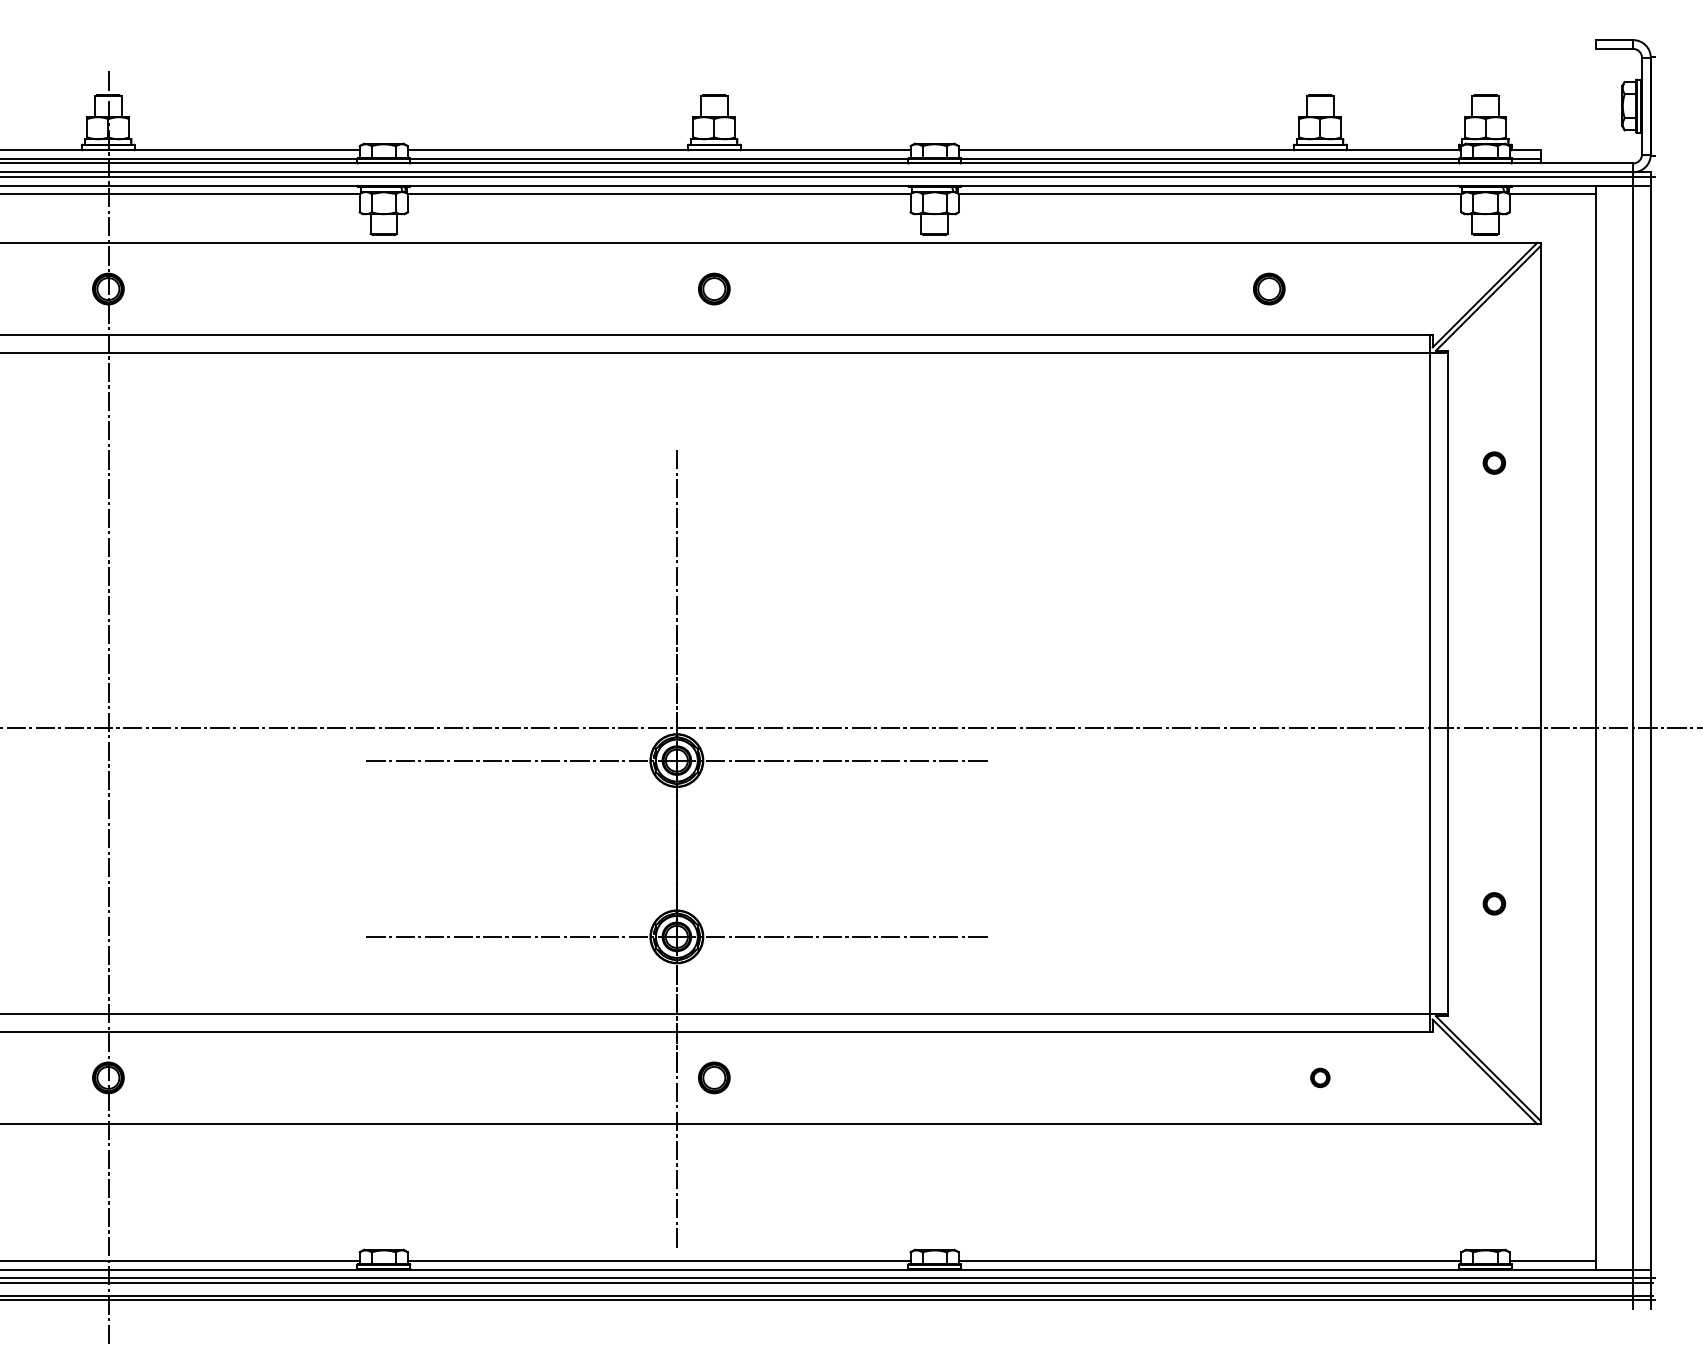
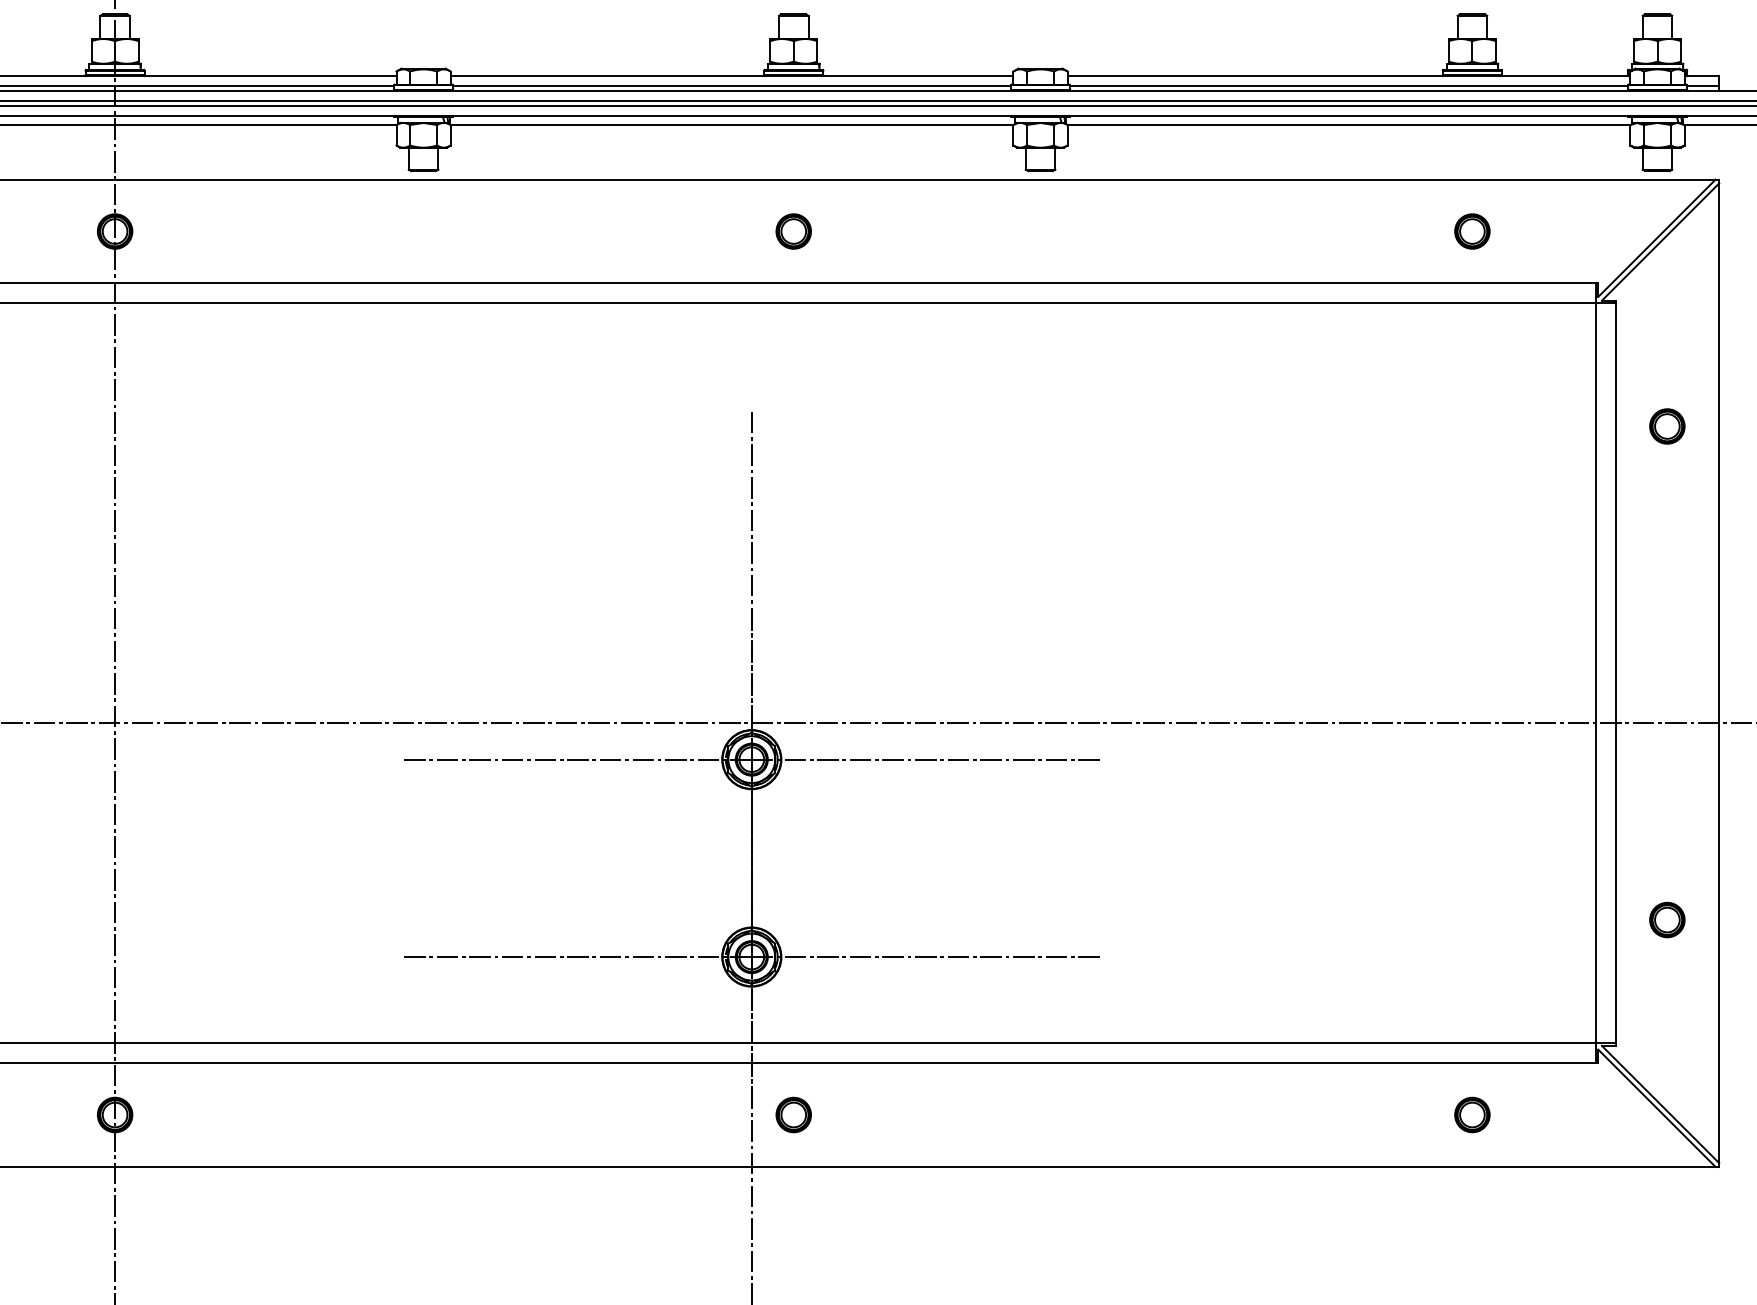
part: (1269, 288) -> (1472, 230), moved
part: (1494, 462) -> (1667, 425), size x1.43
part: (1494, 903) -> (1667, 919), size x1.43
part: (1320, 1077) -> (1472, 1114), size x1.67

